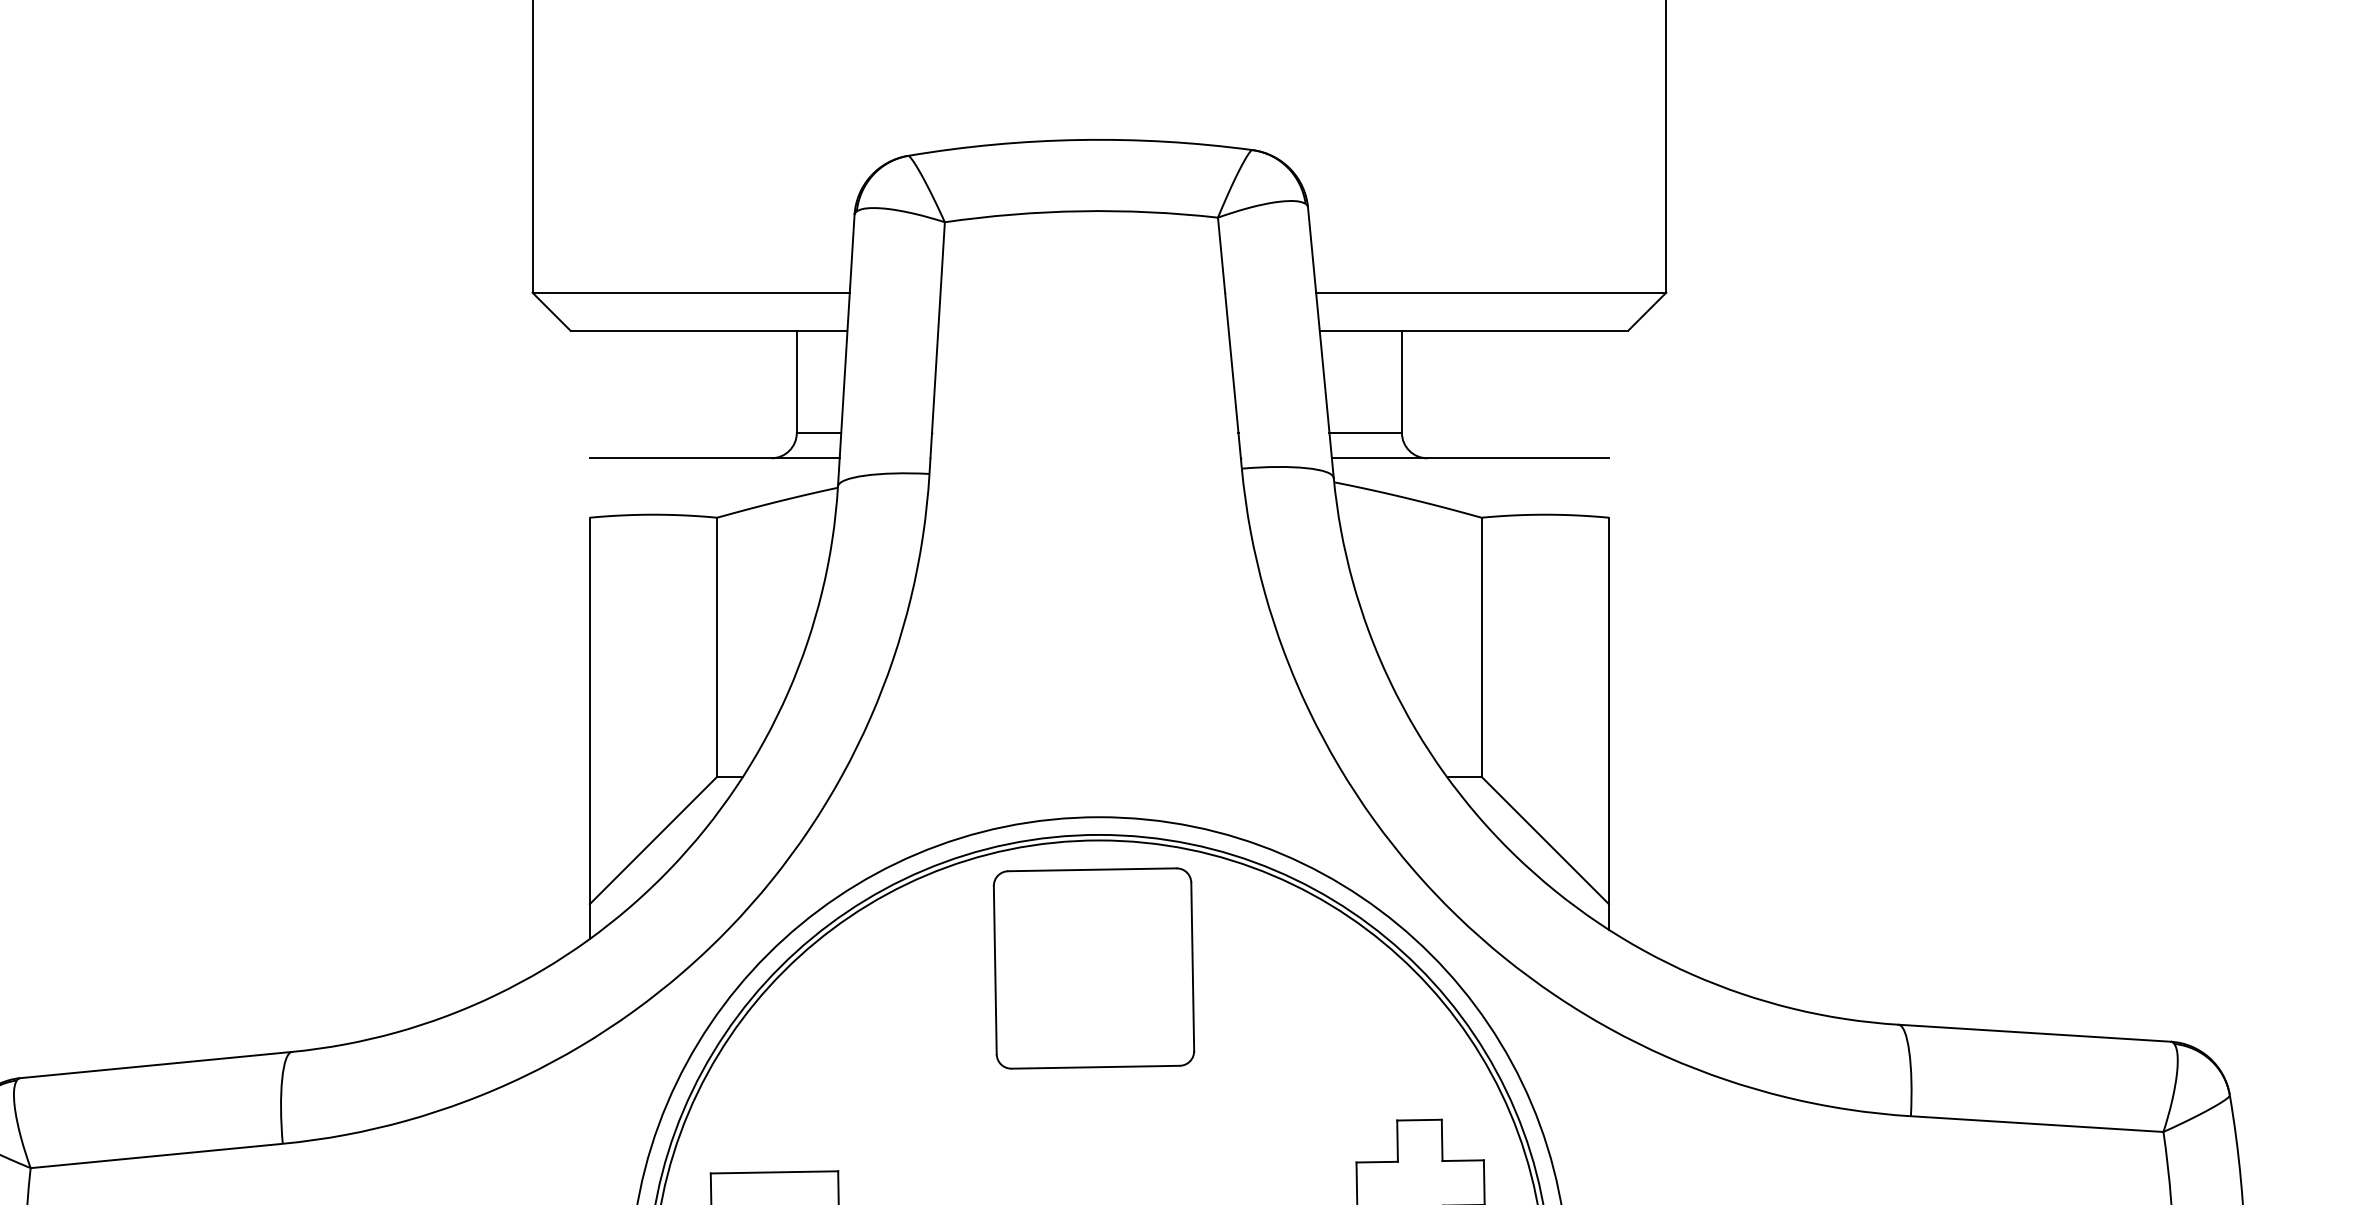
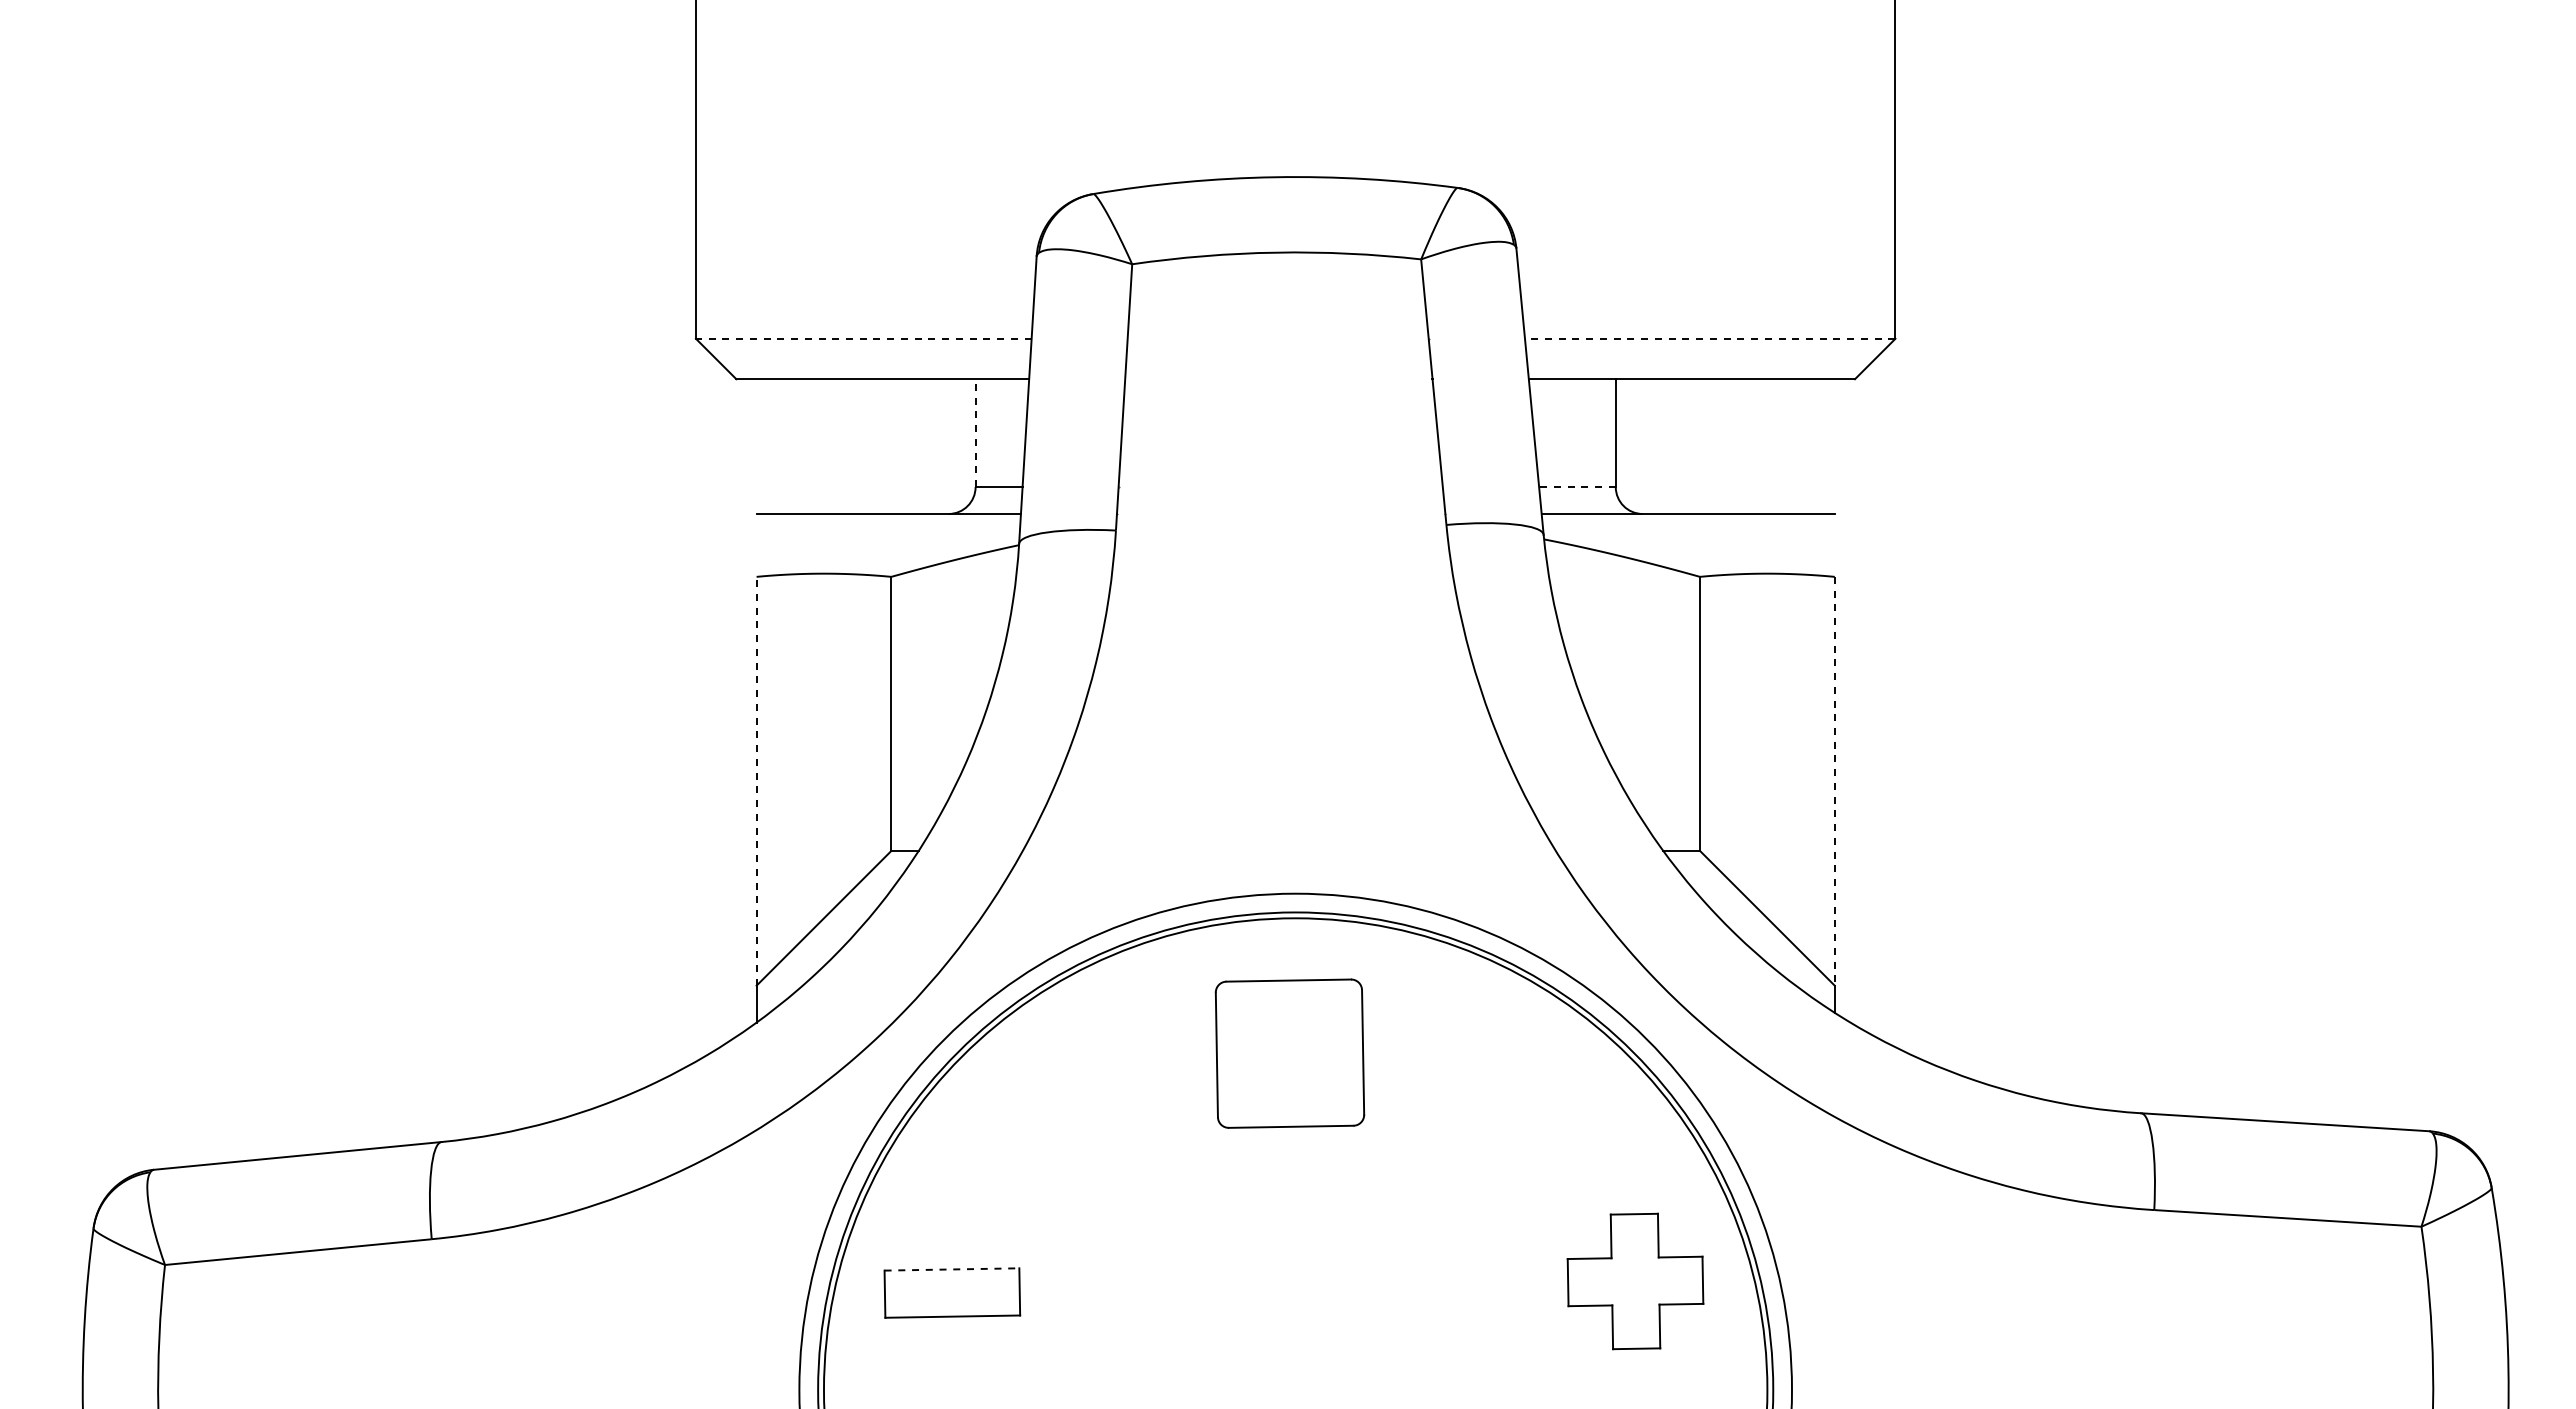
line: (690, 292) -> (863, 338), solid -> dashed
line: (1490, 292) -> (1709, 338), solid -> dashed
line: (796, 382) -> (975, 433), solid -> dashed
line: (1364, 433) -> (1576, 487), solid -> dashed
line: (589, 710) -> (756, 780), solid -> dashed
line: (1608, 711) -> (1834, 781), solid -> dashed
part: (1093, 968) -> (1289, 1053), size x0.7
line: (775, 1172) -> (952, 1269), solid -> dashed

